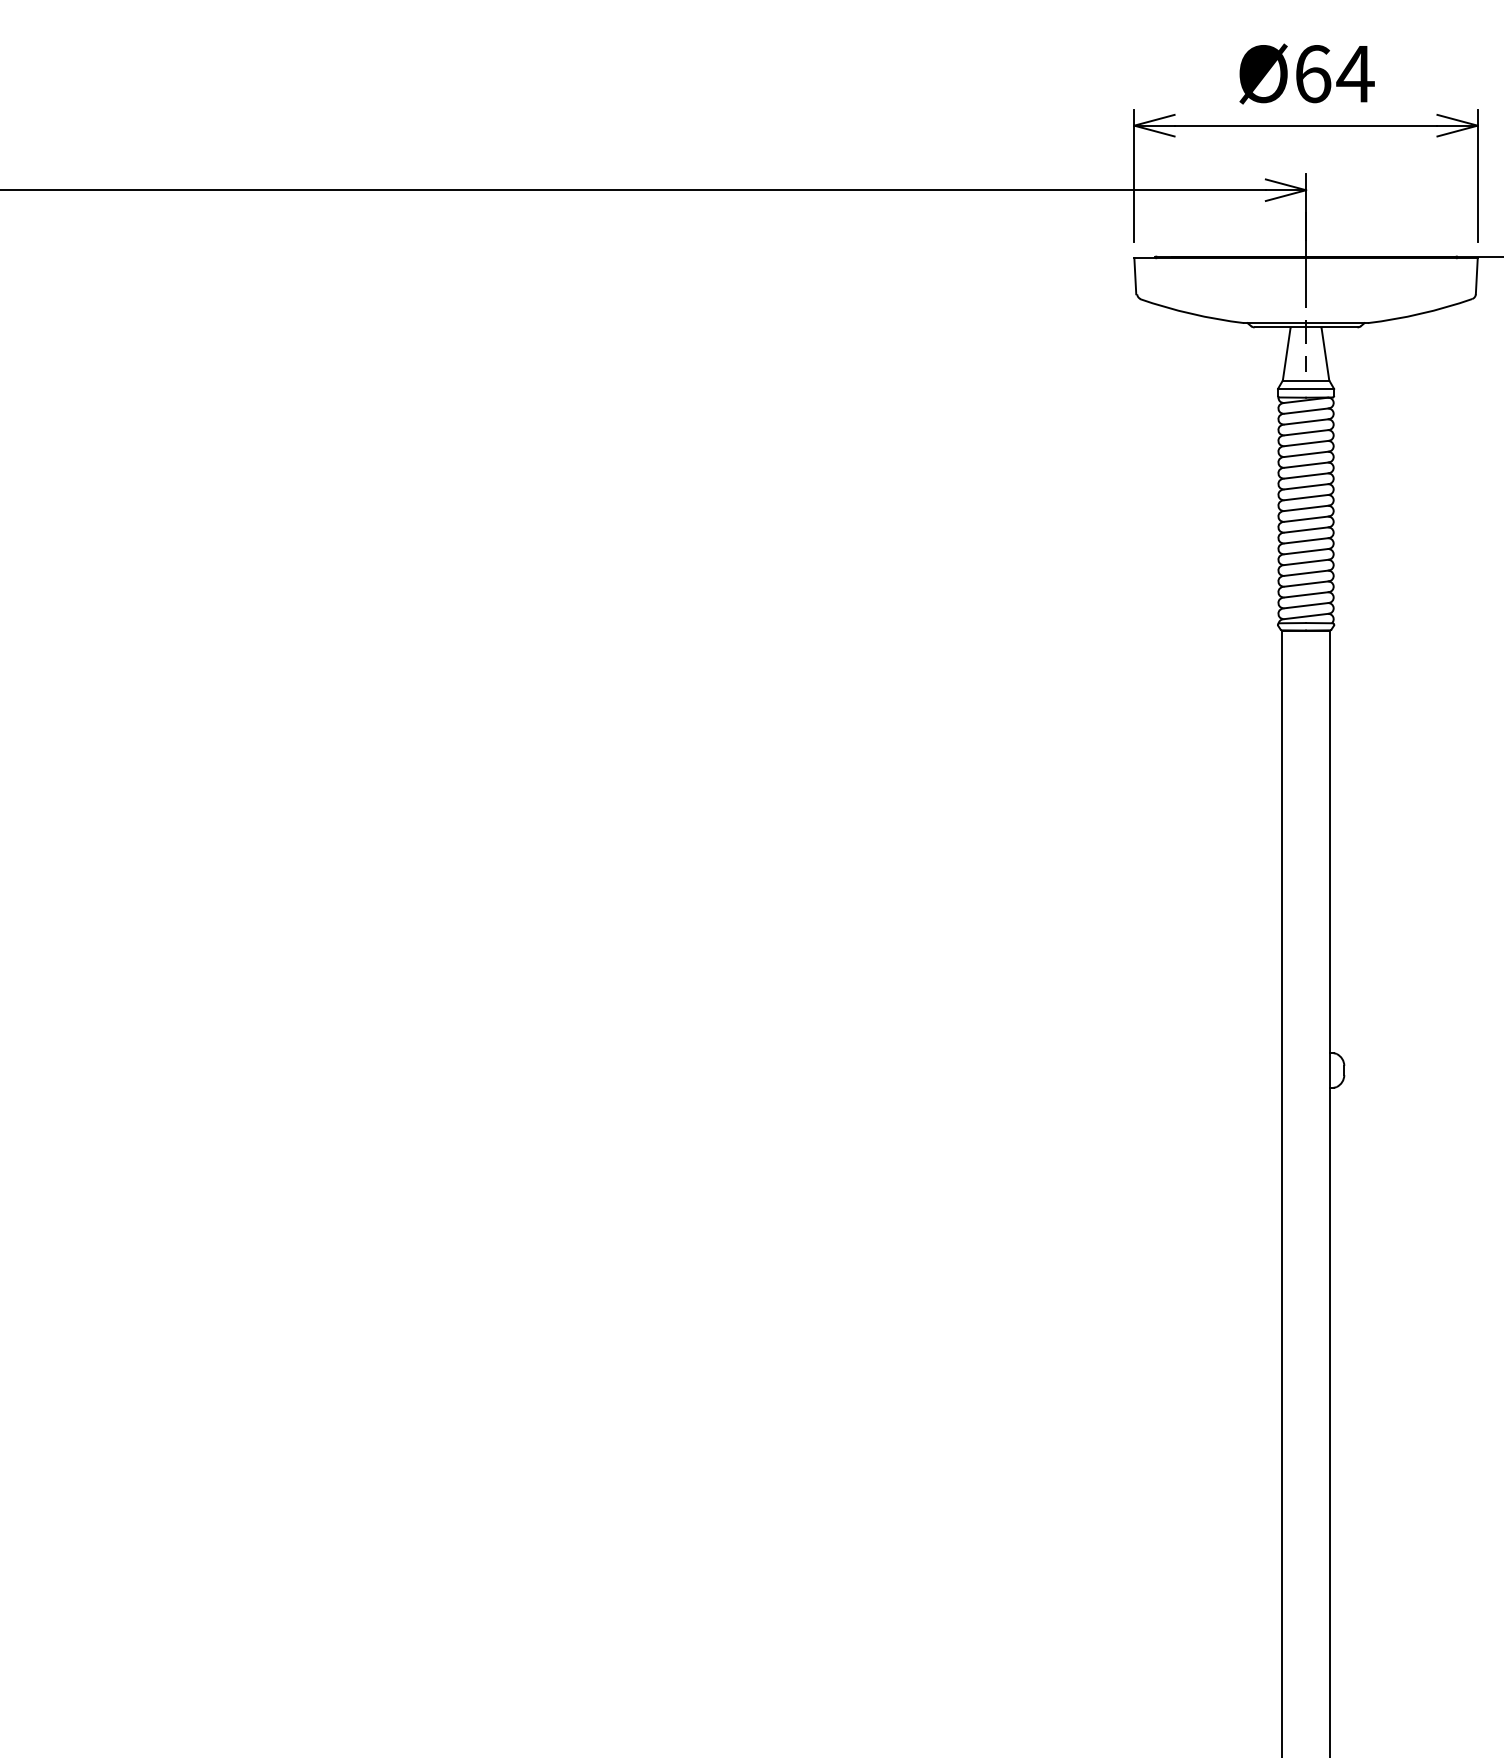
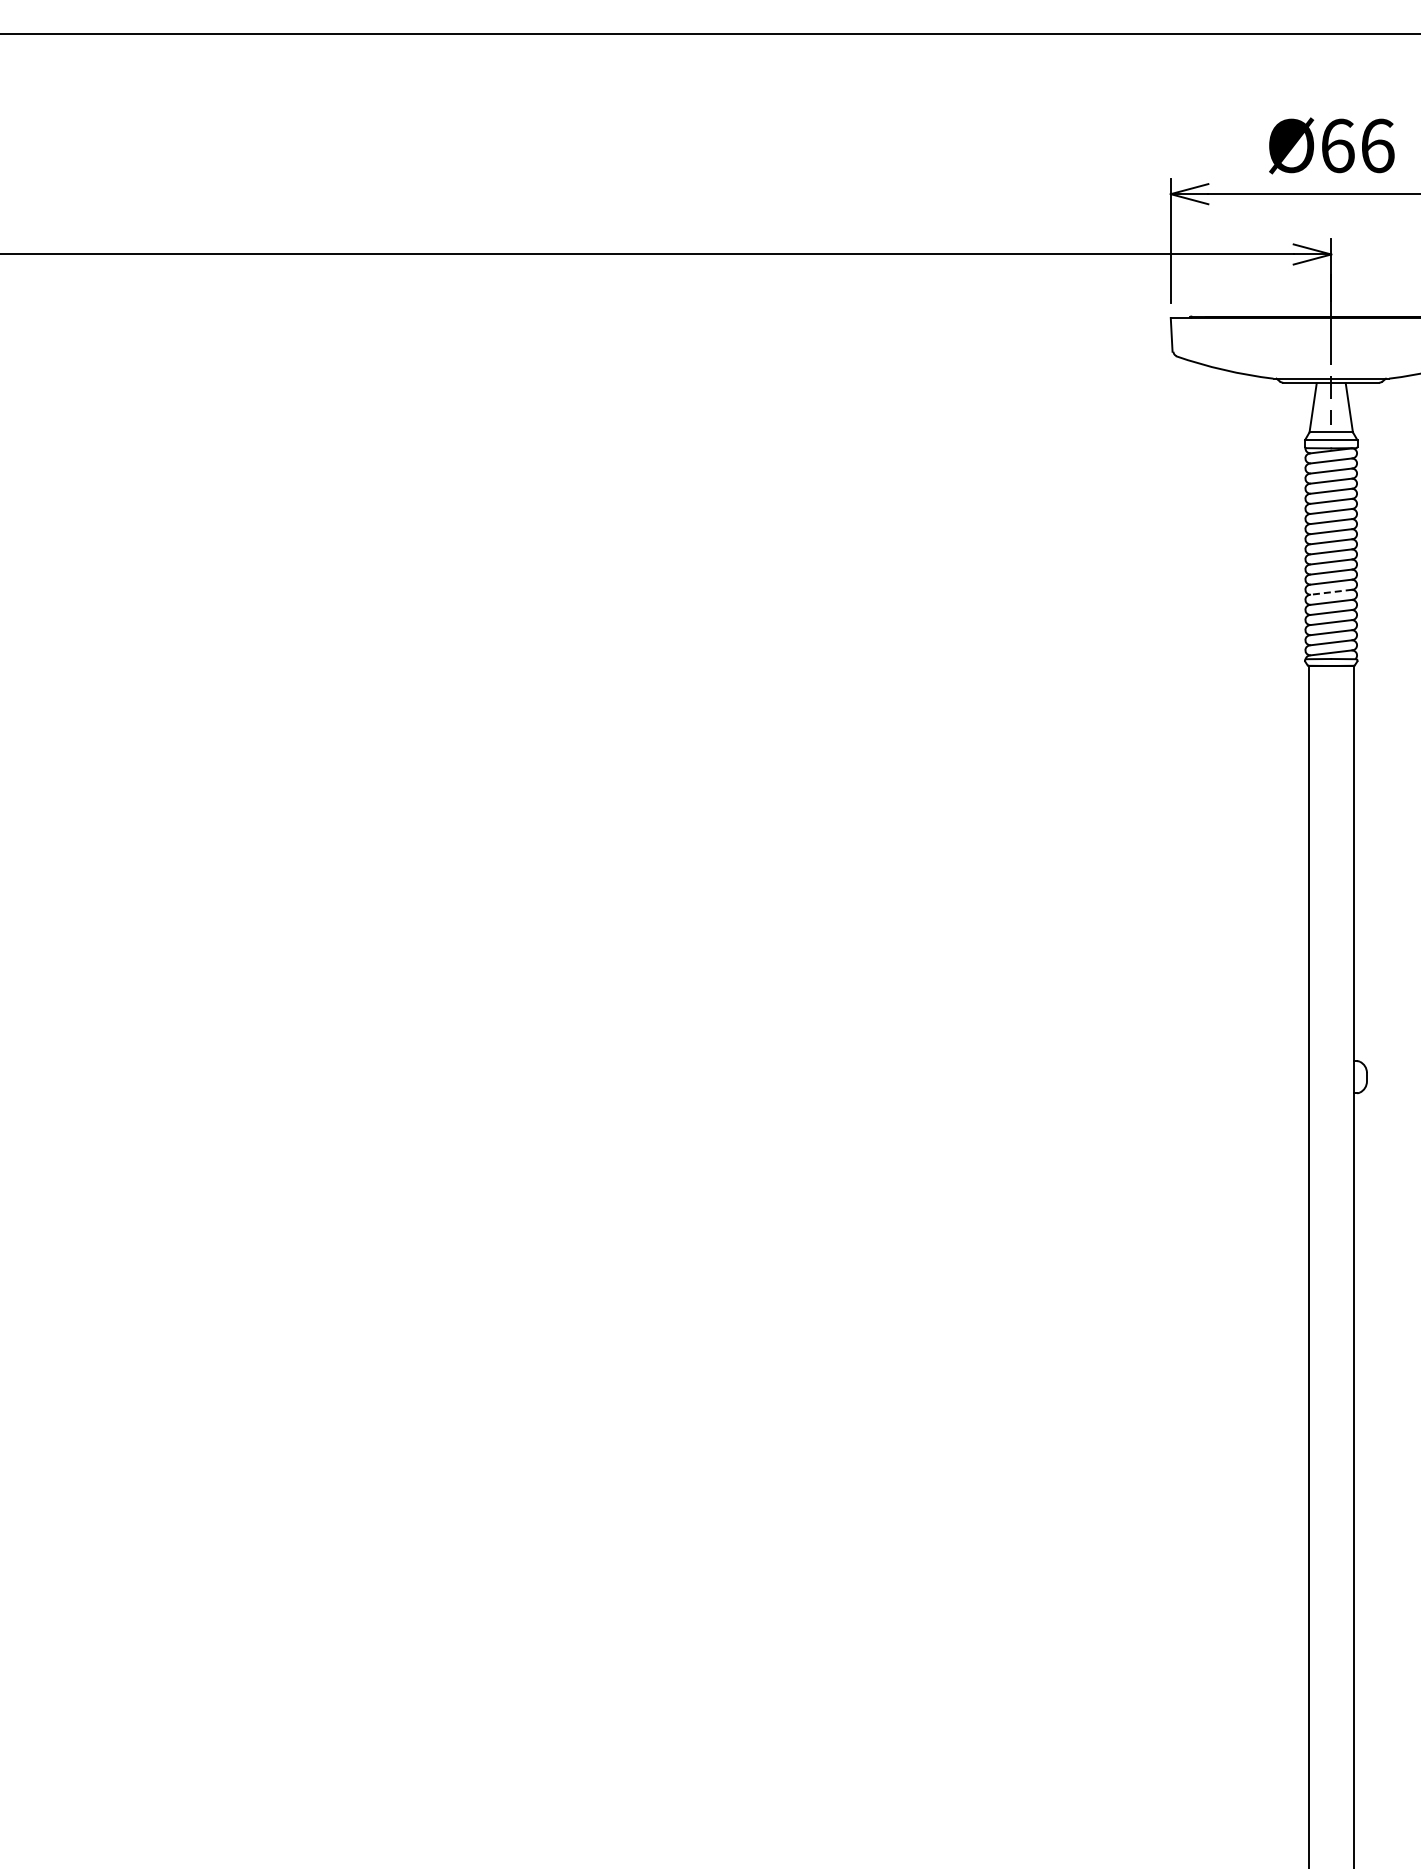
text: (1355, 73) -> (1377, 145), Ø64 -> Ø66
line: (1306, 551) -> (1331, 592), solid -> dashed

